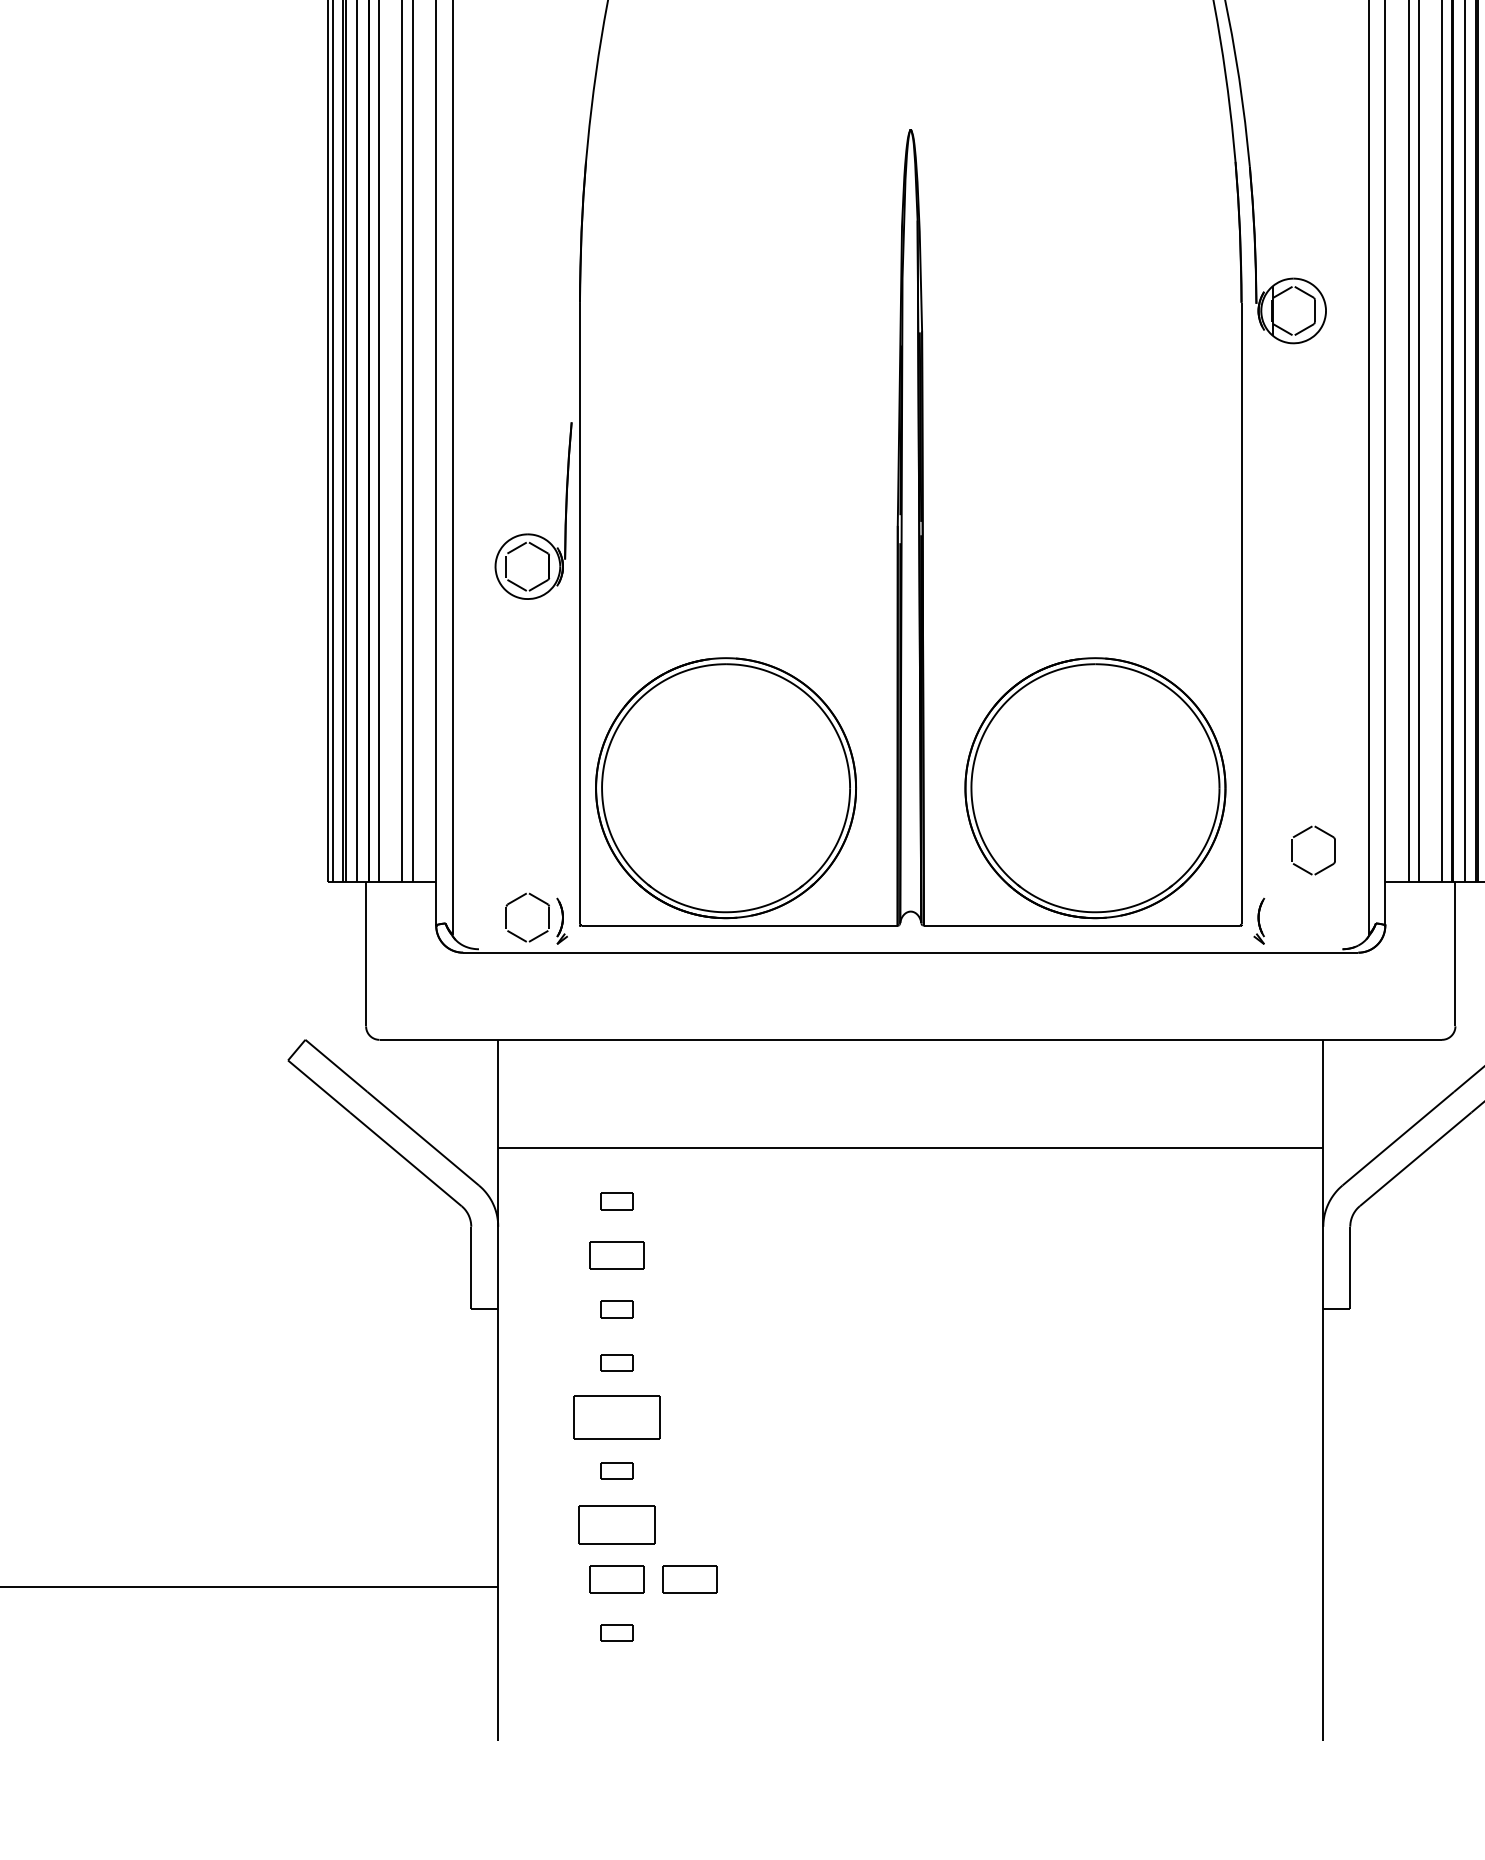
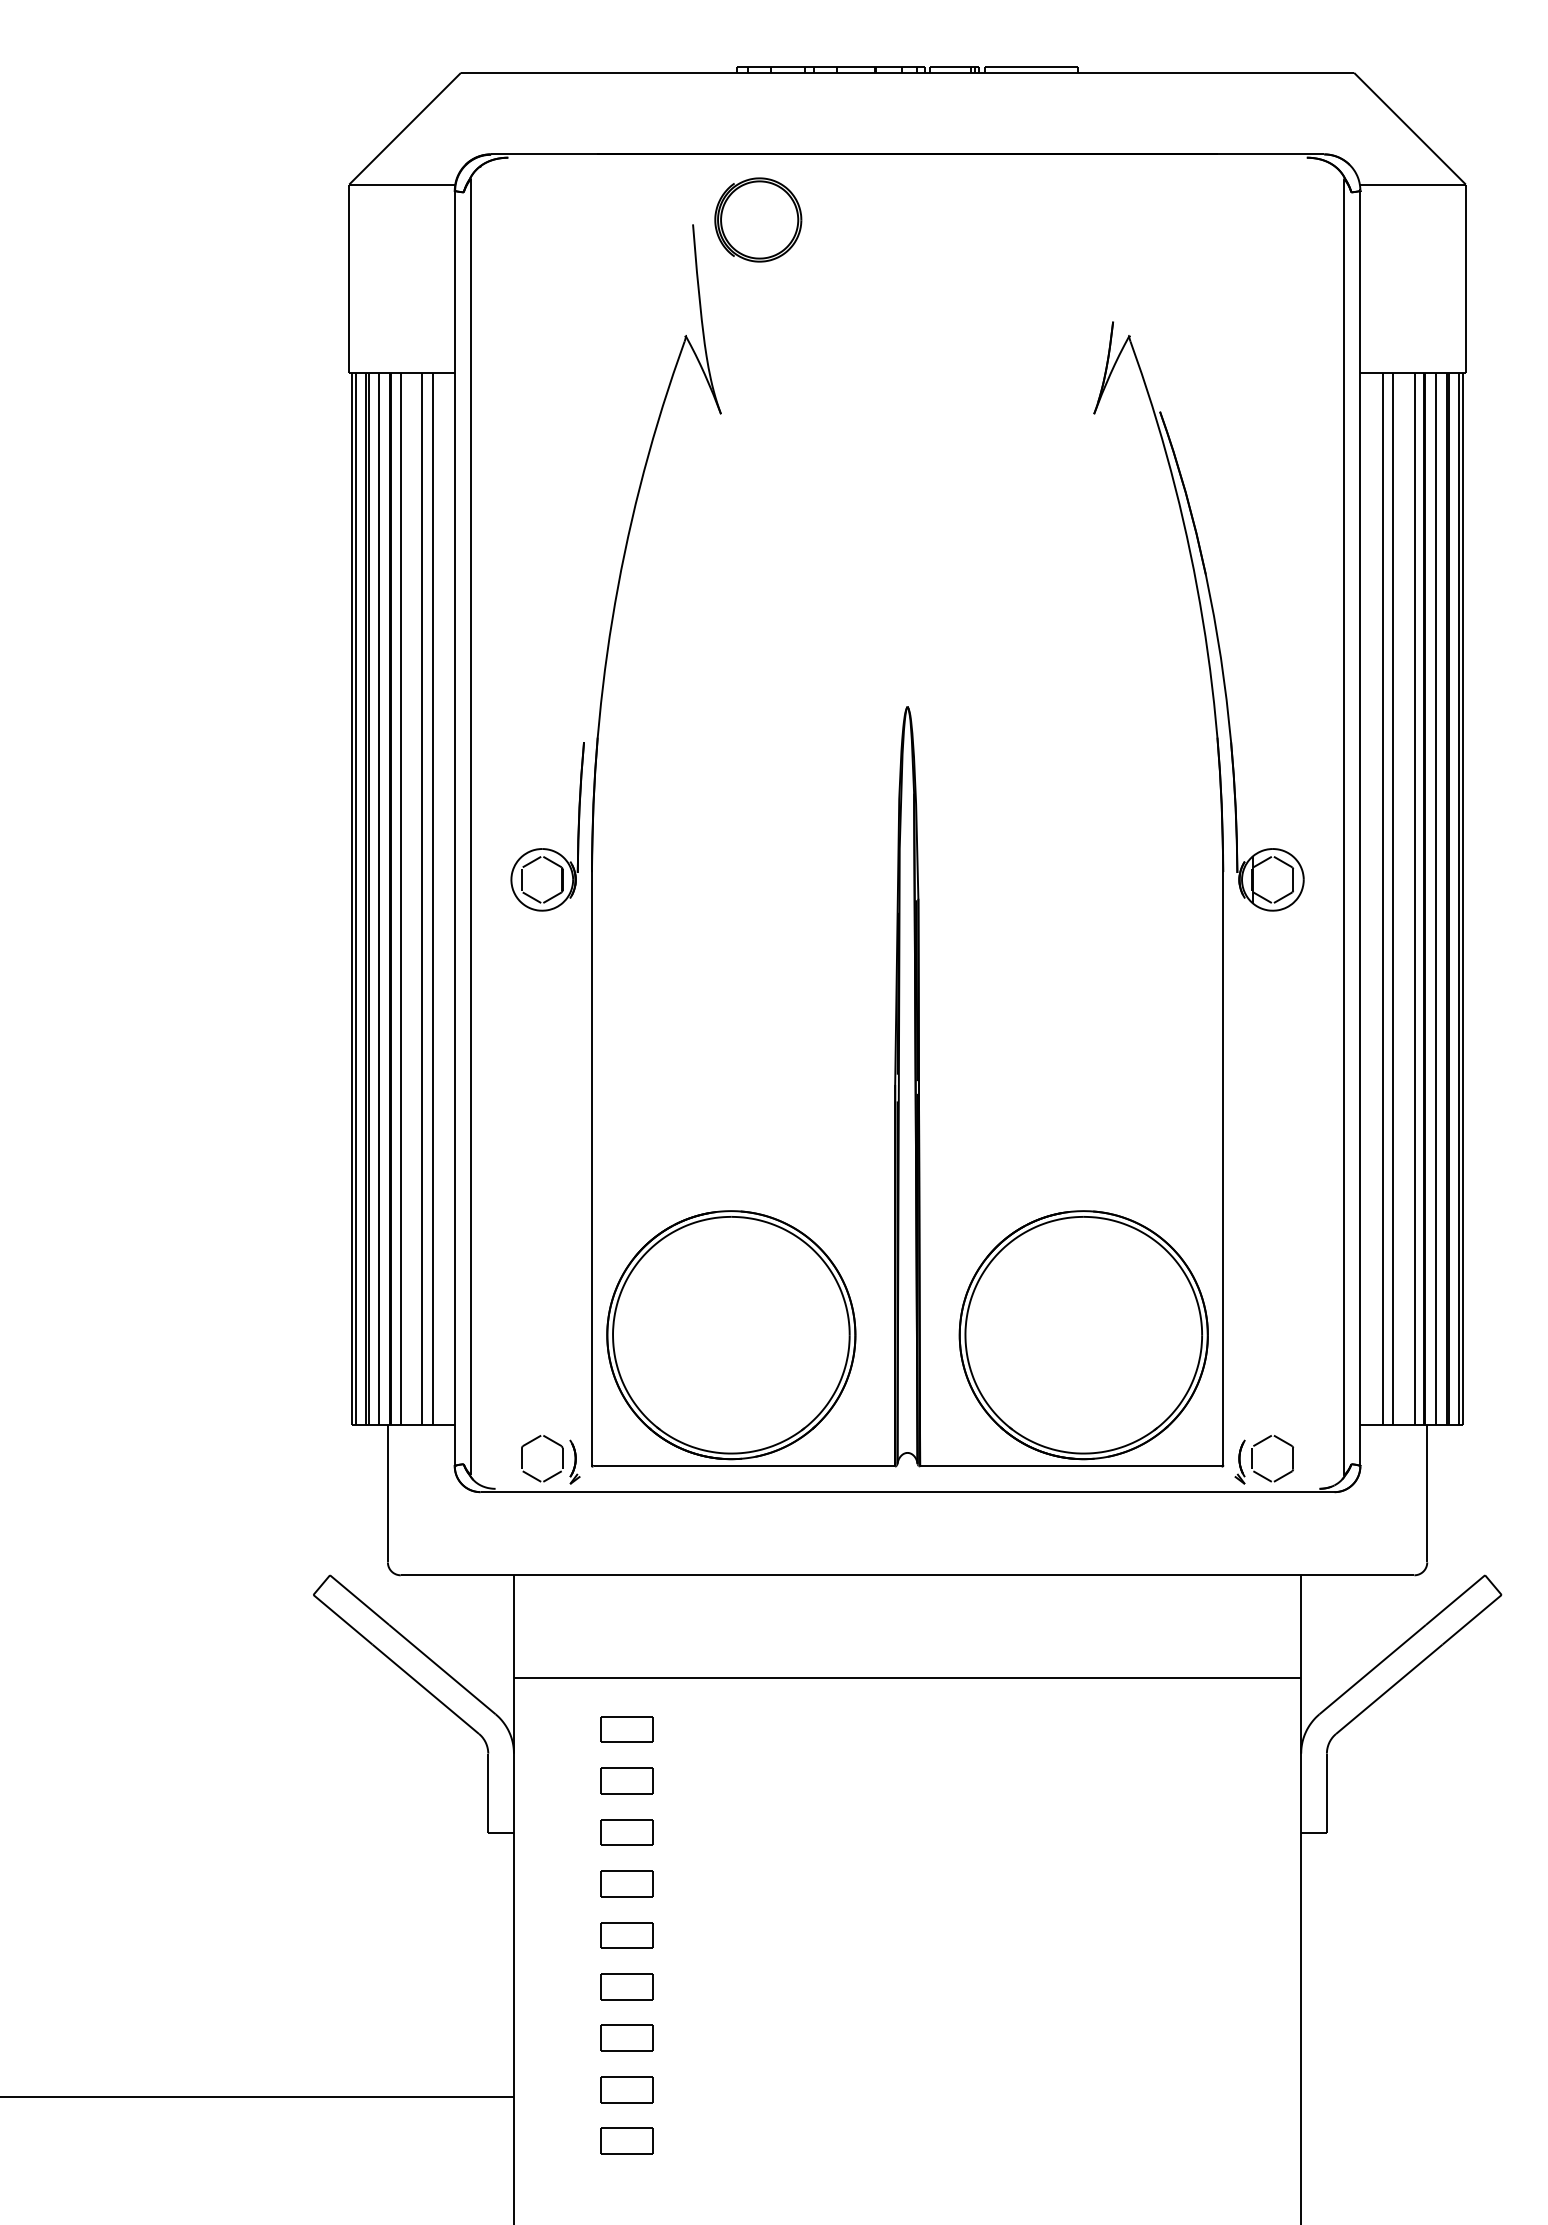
part: (533, 533) -> (547, 848), moved
part: (1300, 834) -> (1260, 1443), moved
part: (616, 1201) -> (626, 1729), size x1.67
part: (616, 1309) -> (626, 1832), size x1.67
part: (616, 1362) -> (626, 1883), size x1.67
part: (616, 1417) -> (626, 1935), size x0.62
part: (616, 1470) -> (626, 1986), size x1.67
part: (616, 1524) -> (626, 2037), size x0.71
part: (689, 1578) -> (696, 2089), removed
part: (616, 1632) -> (626, 2140), size x1.67

